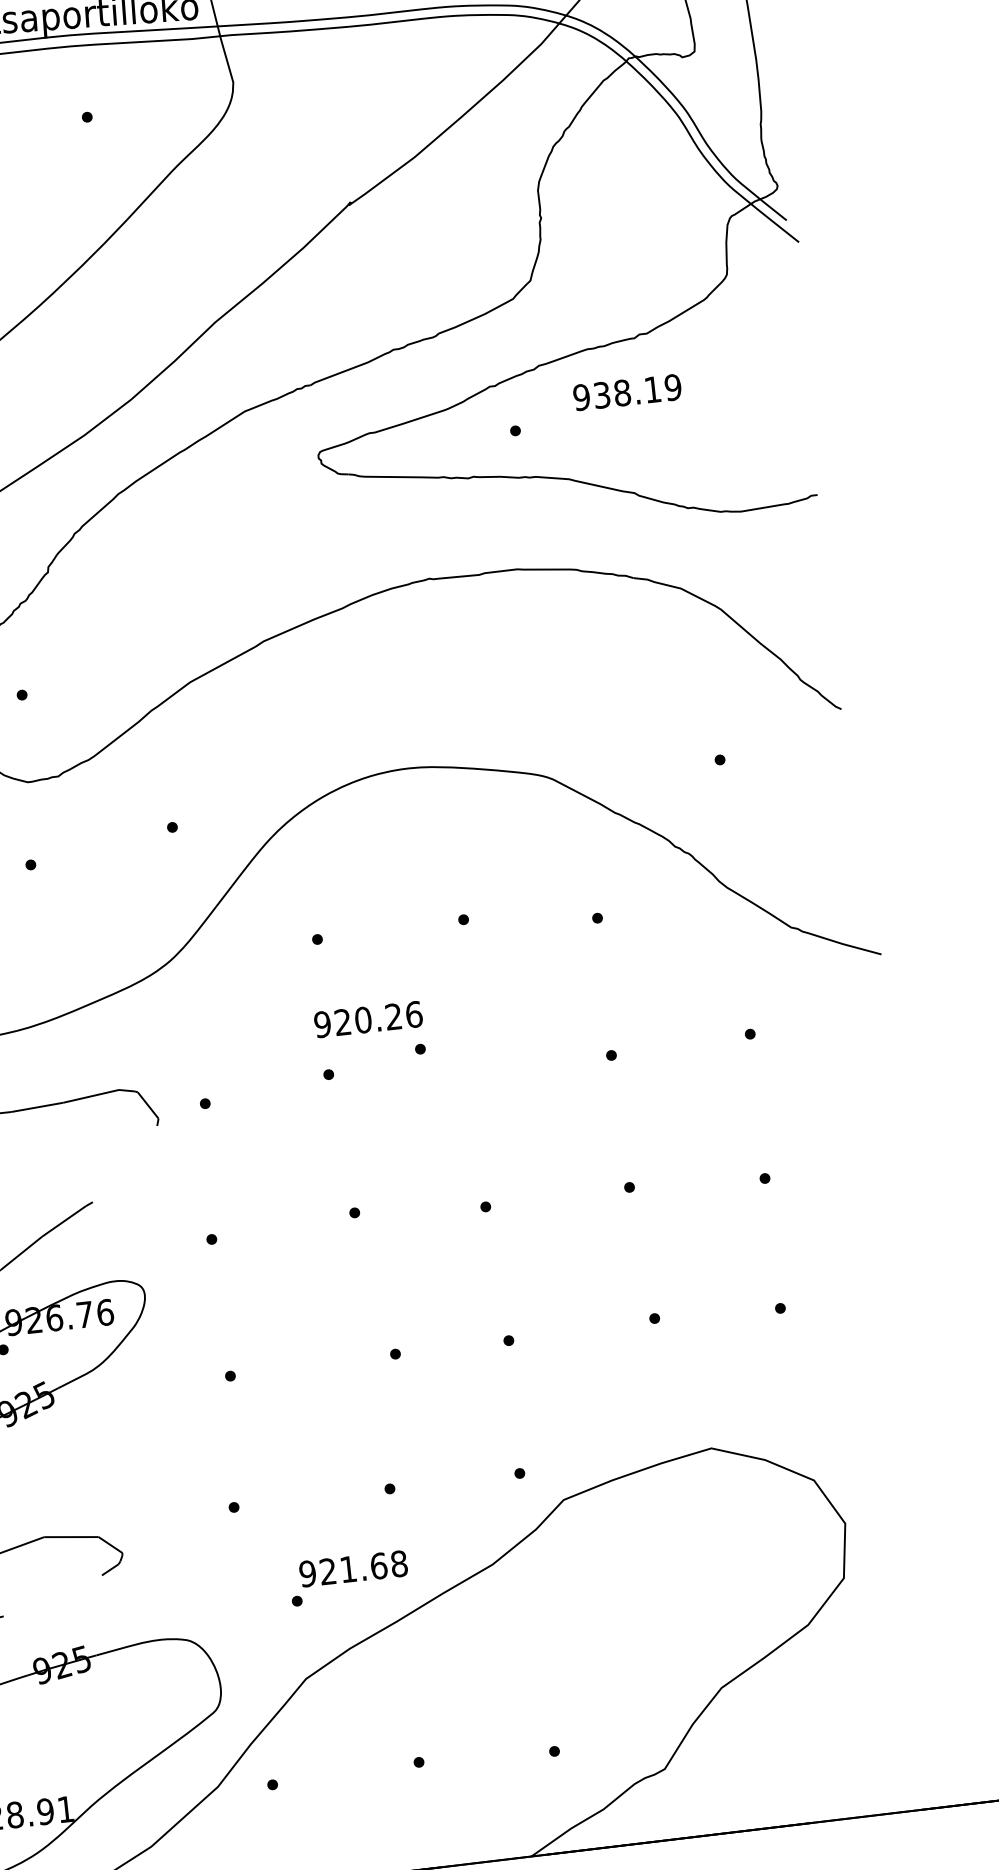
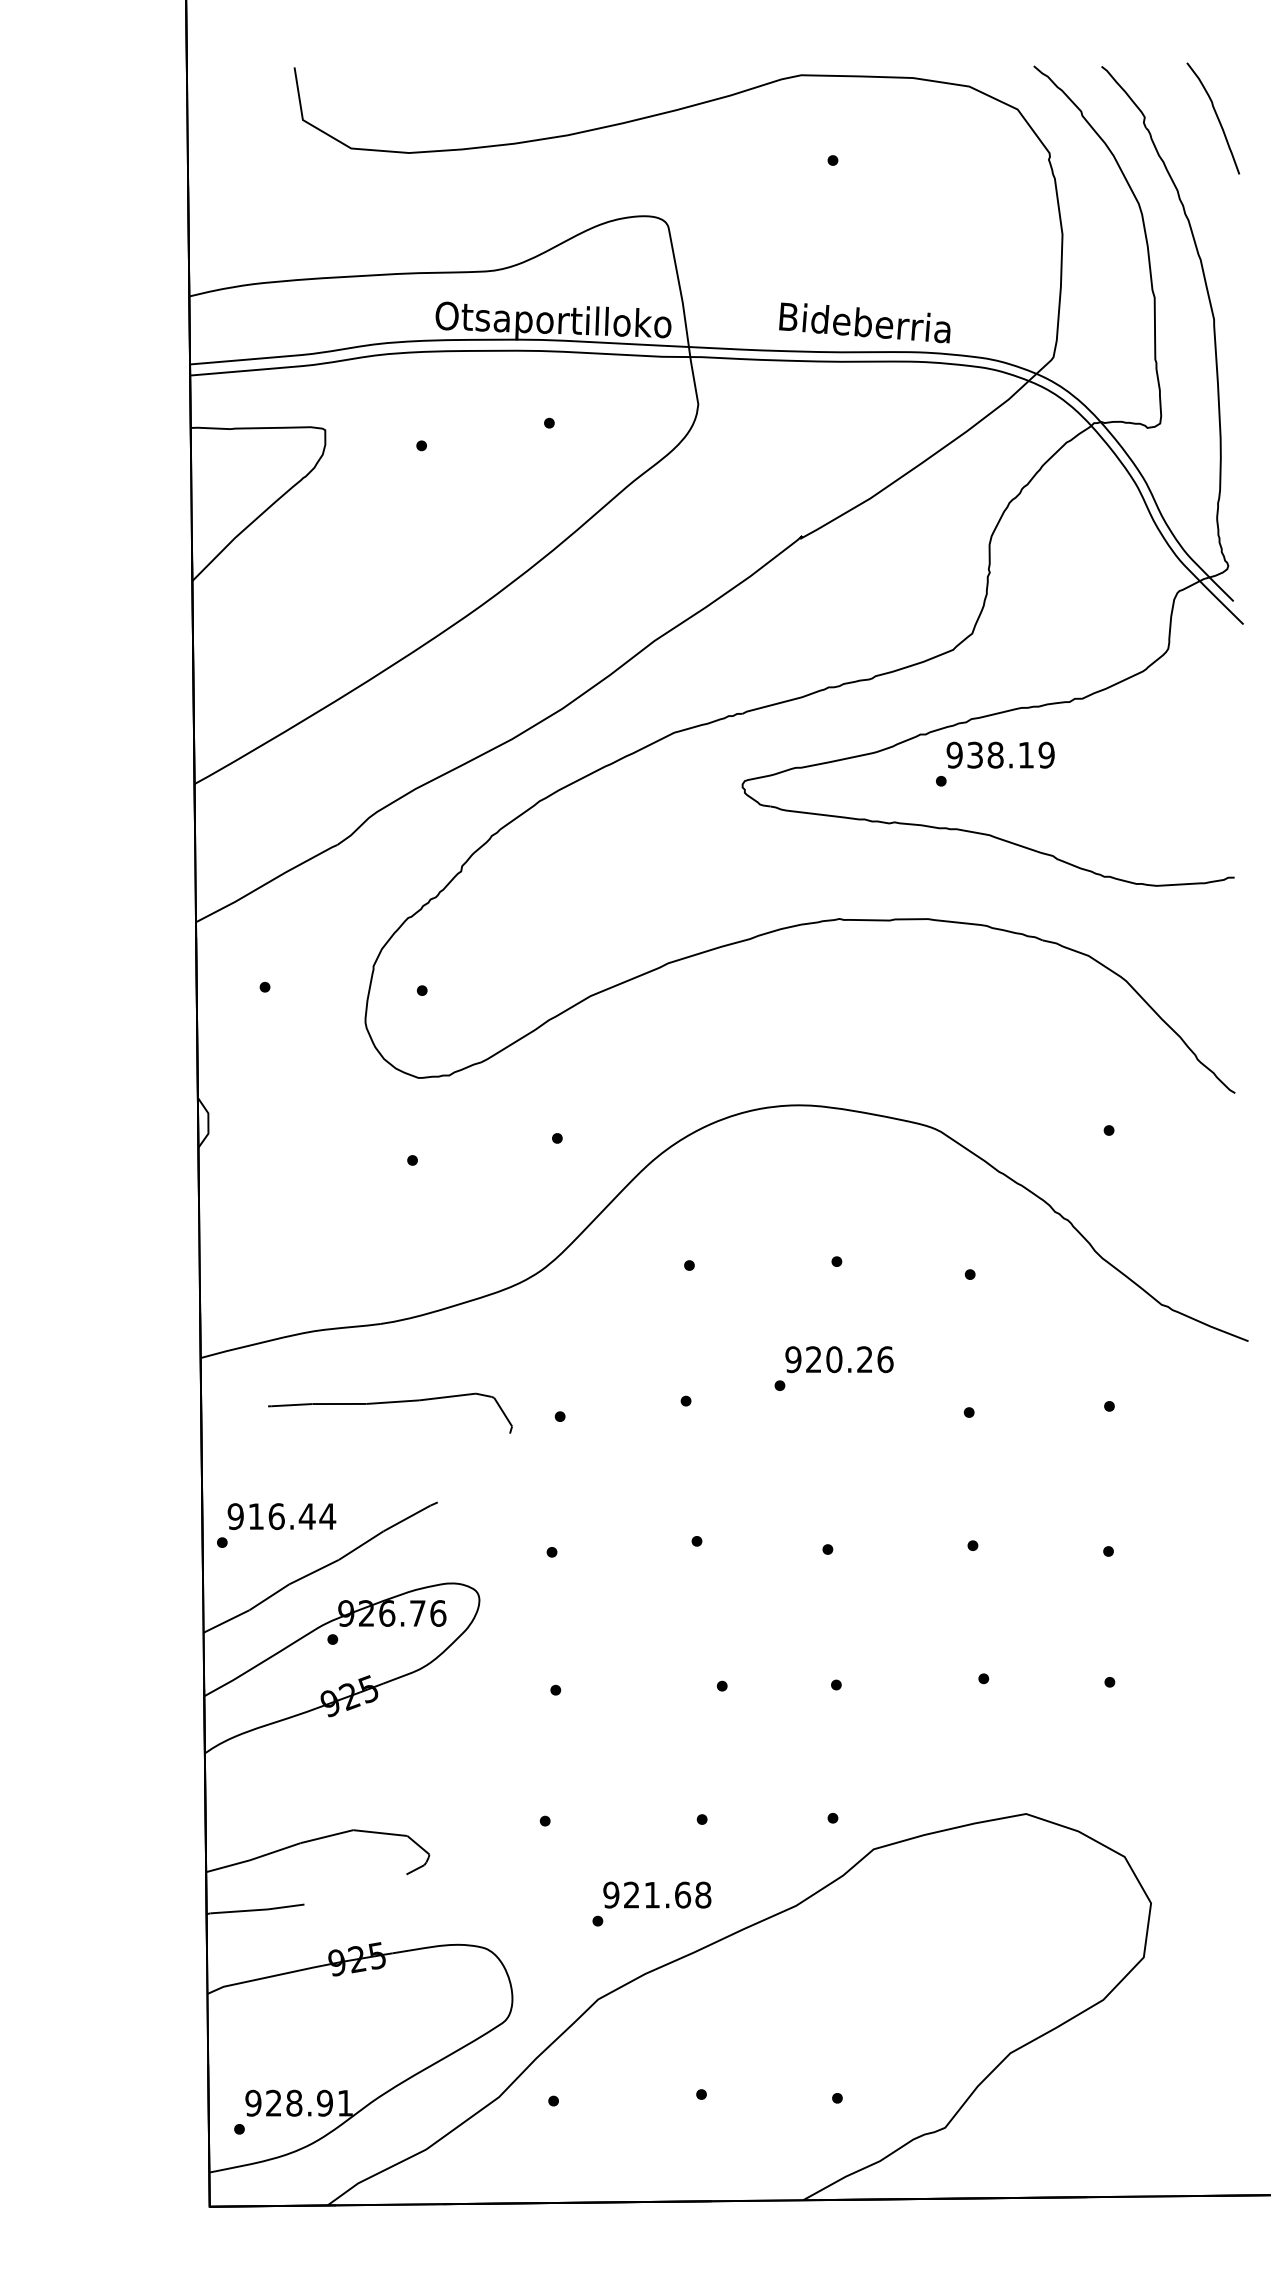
text: (627, 391) -> (1000, 754), moved
text: (368, 1019) -> (839, 1359), moved

